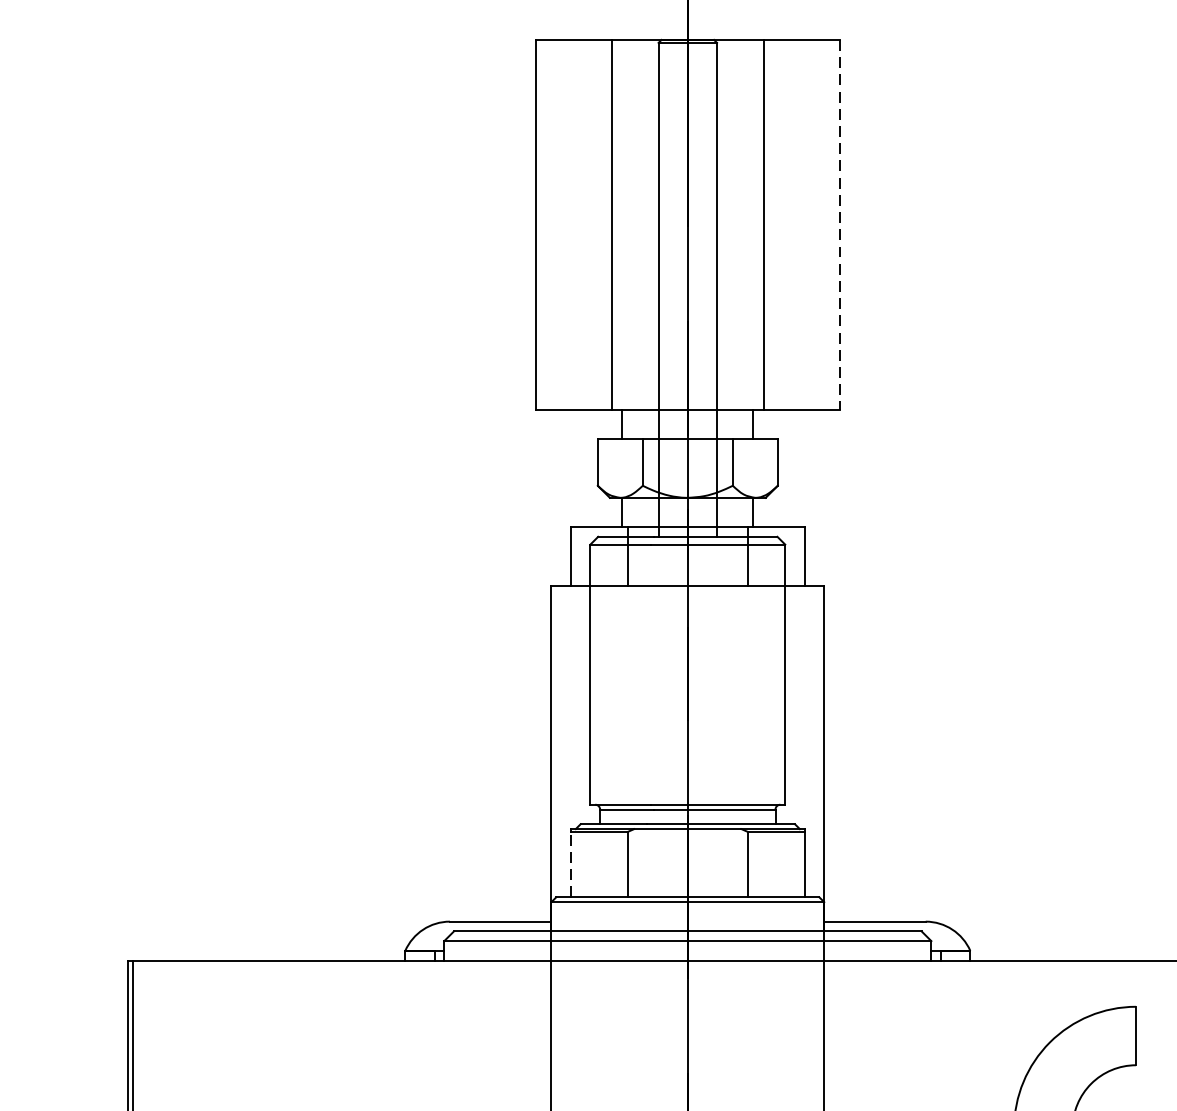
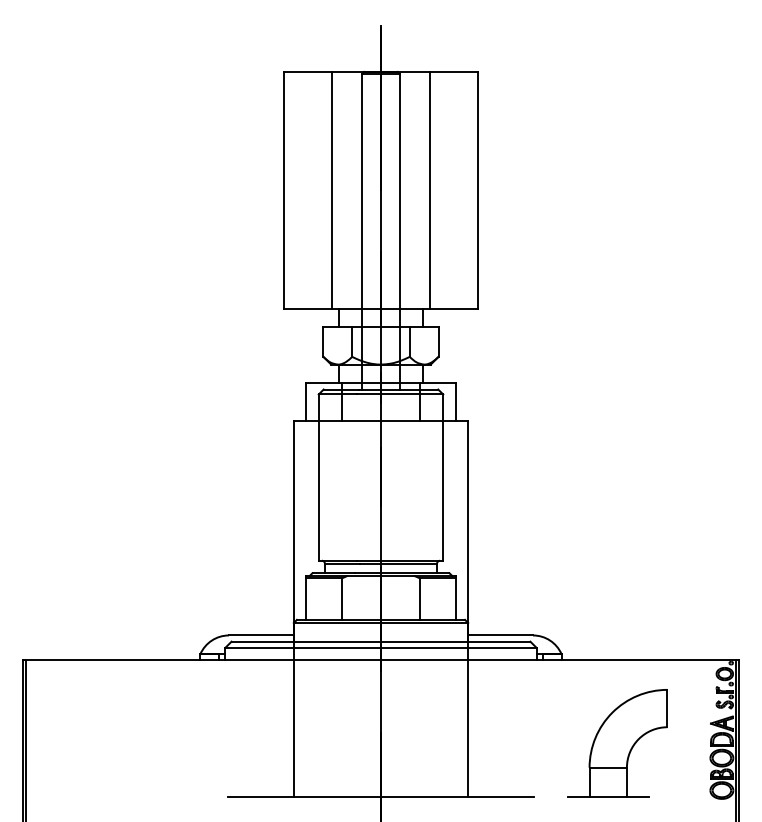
line: (840, 225) -> (478, 190), dashed -> solid
line: (571, 865) -> (306, 599), dashed -> solid

